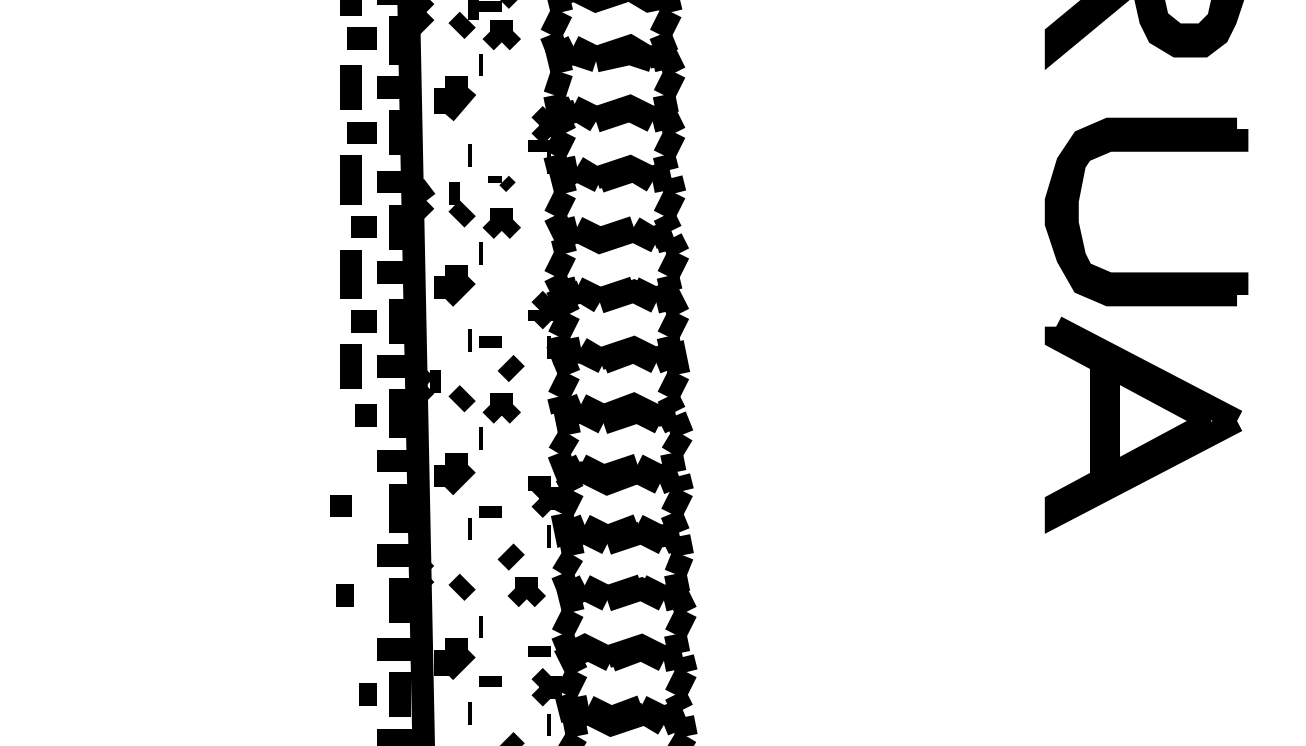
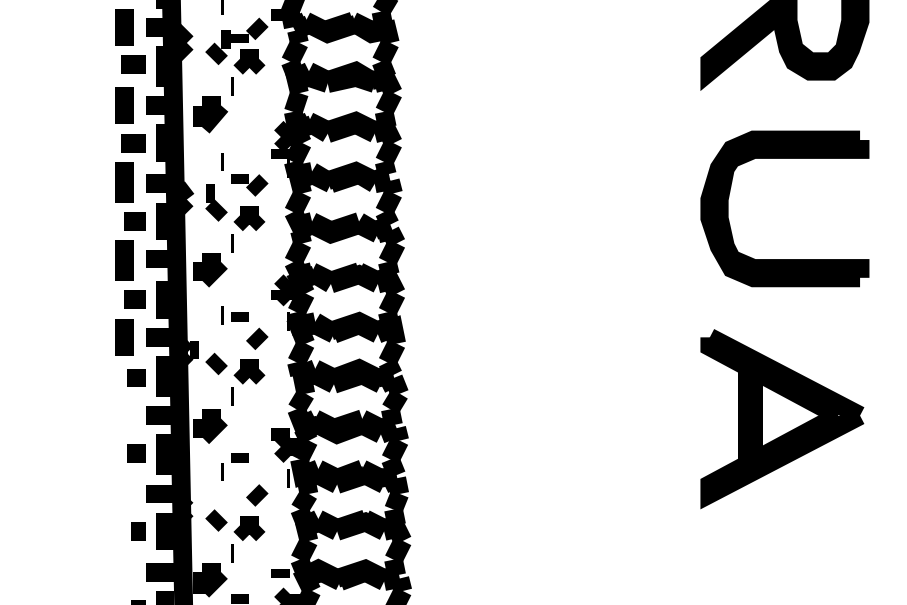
part: (501, 183) -> (249, 185), size x1.67
part: (1142, 424) -> (781, 418), moved
line: (340, 505) -> (136, 452), moved
part: (526, 591) -> (249, 528), moved
line: (344, 595) -> (137, 531), moved

